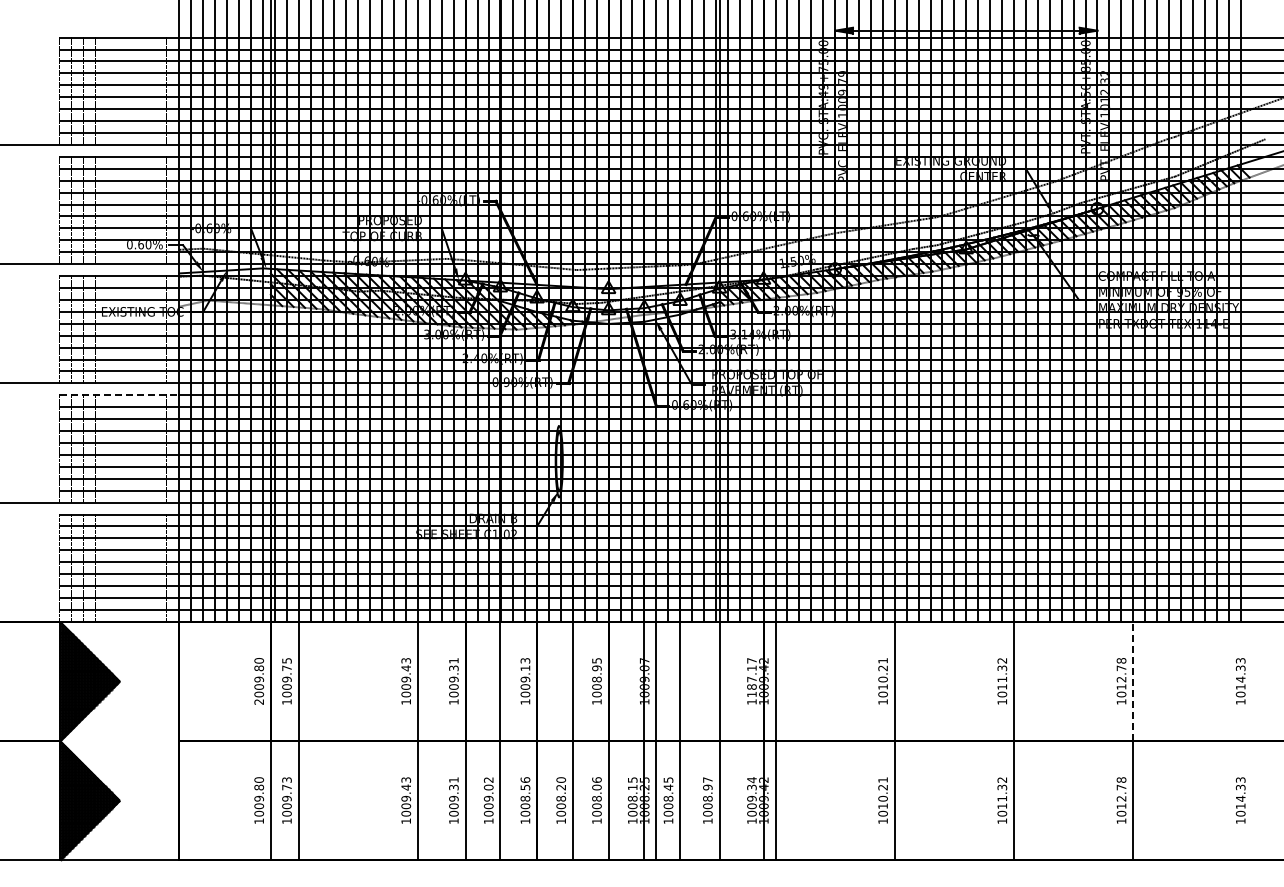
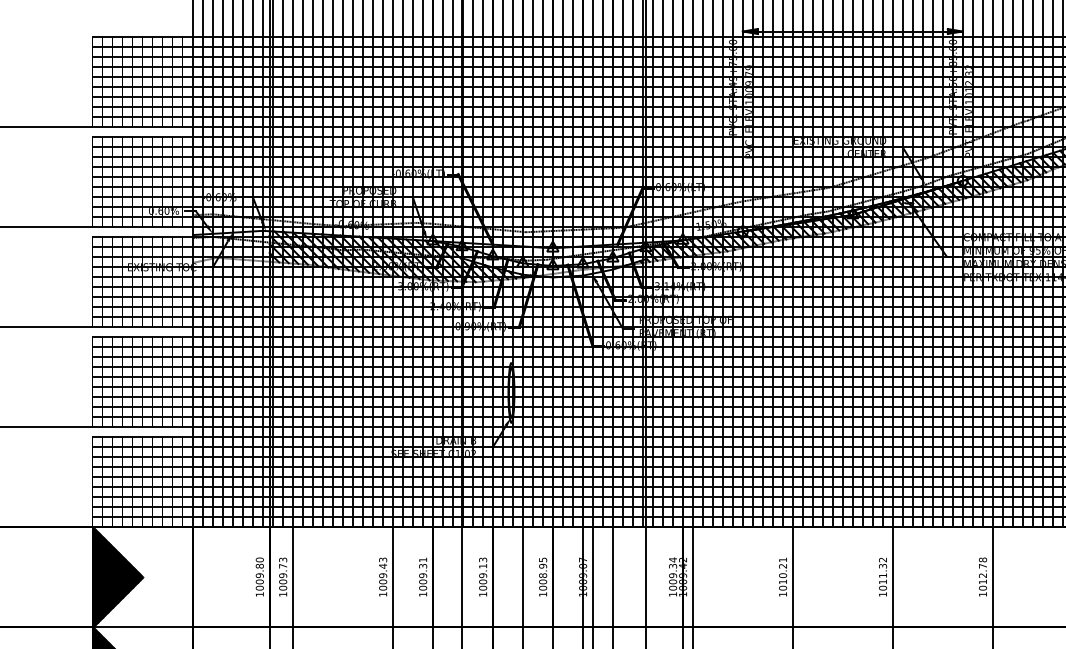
line: (119, 395) -> (142, 337), dashed -> solid
text: (286, 660) -> (282, 559), 1009.75 -> 1009.73
text: (751, 677) -> (672, 573), 1187.17 -> 1009.34
line: (1133, 681) -> (993, 577), dashed -> solid
text: (258, 701) -> (259, 594), 2009.80 -> 1009.80
line: (119, 741) -> (142, 627), added

